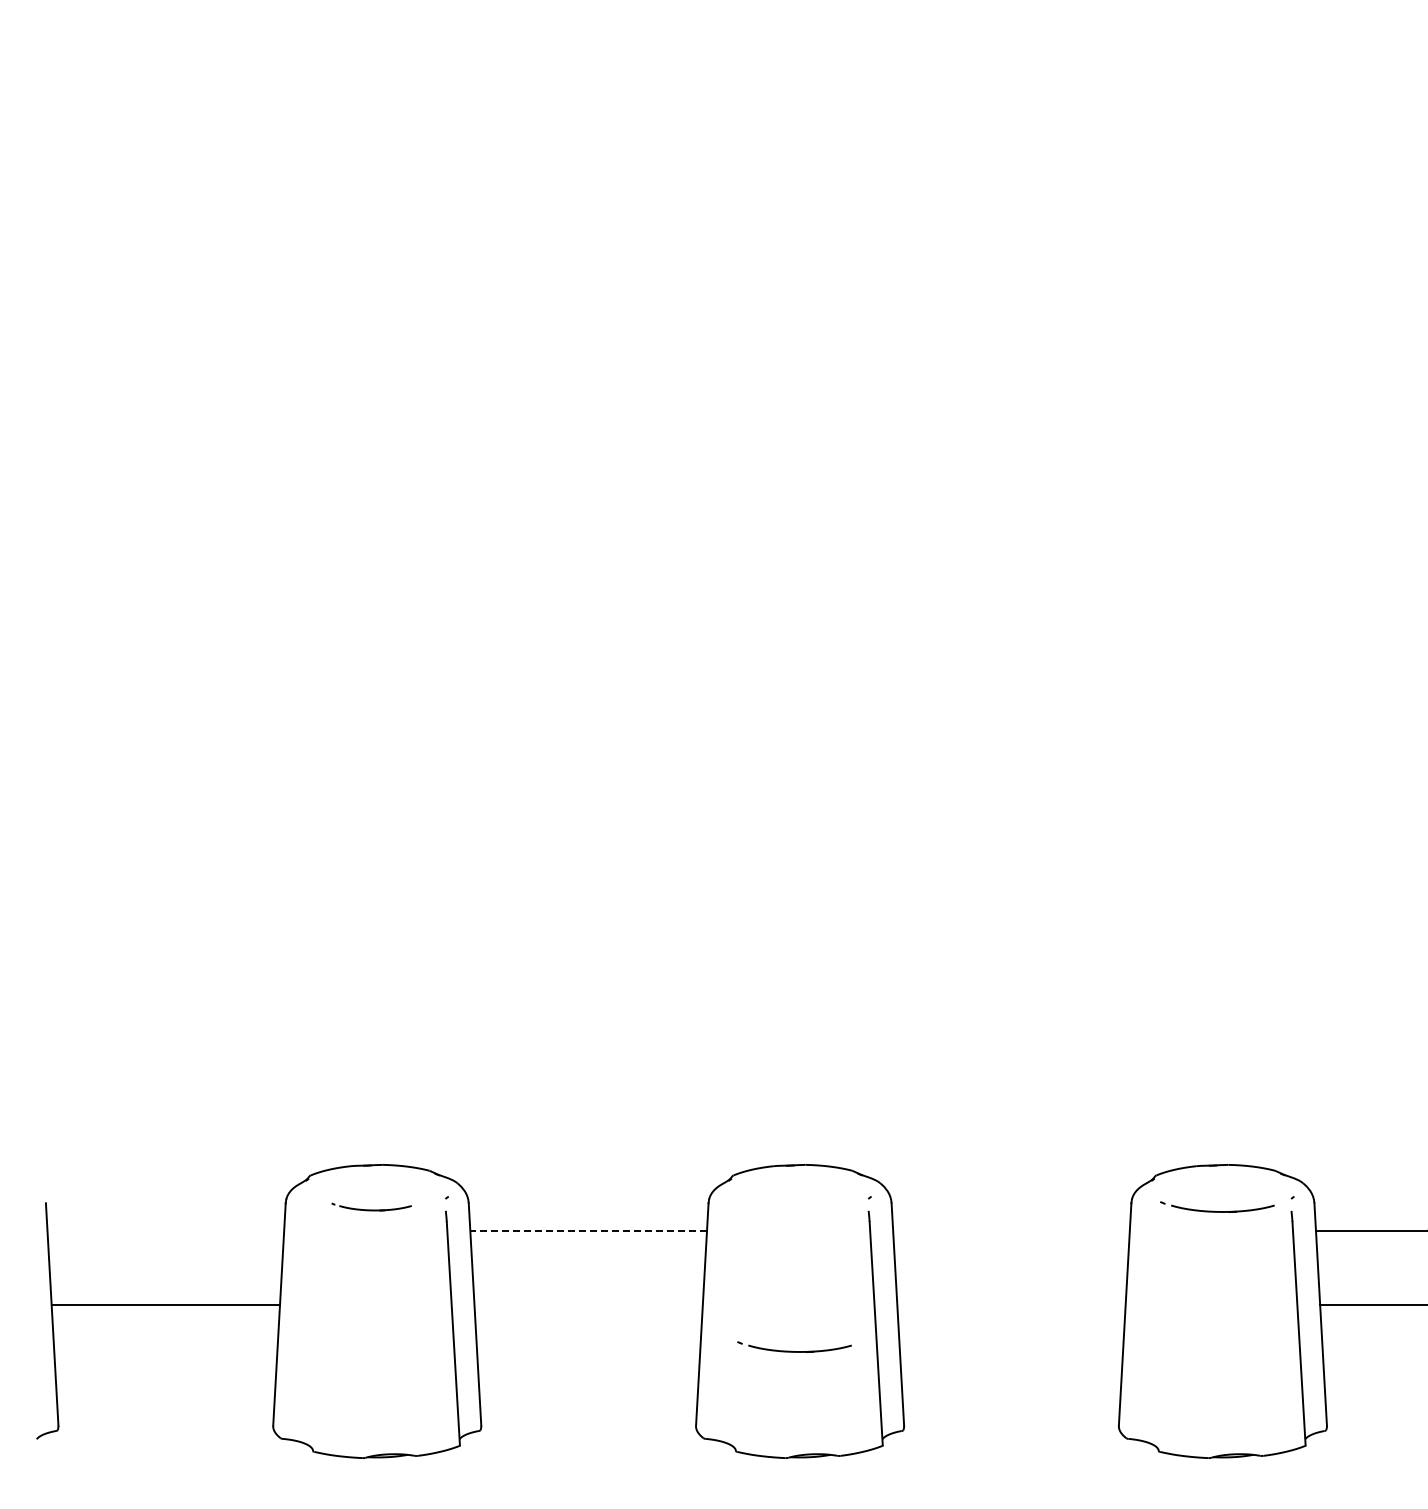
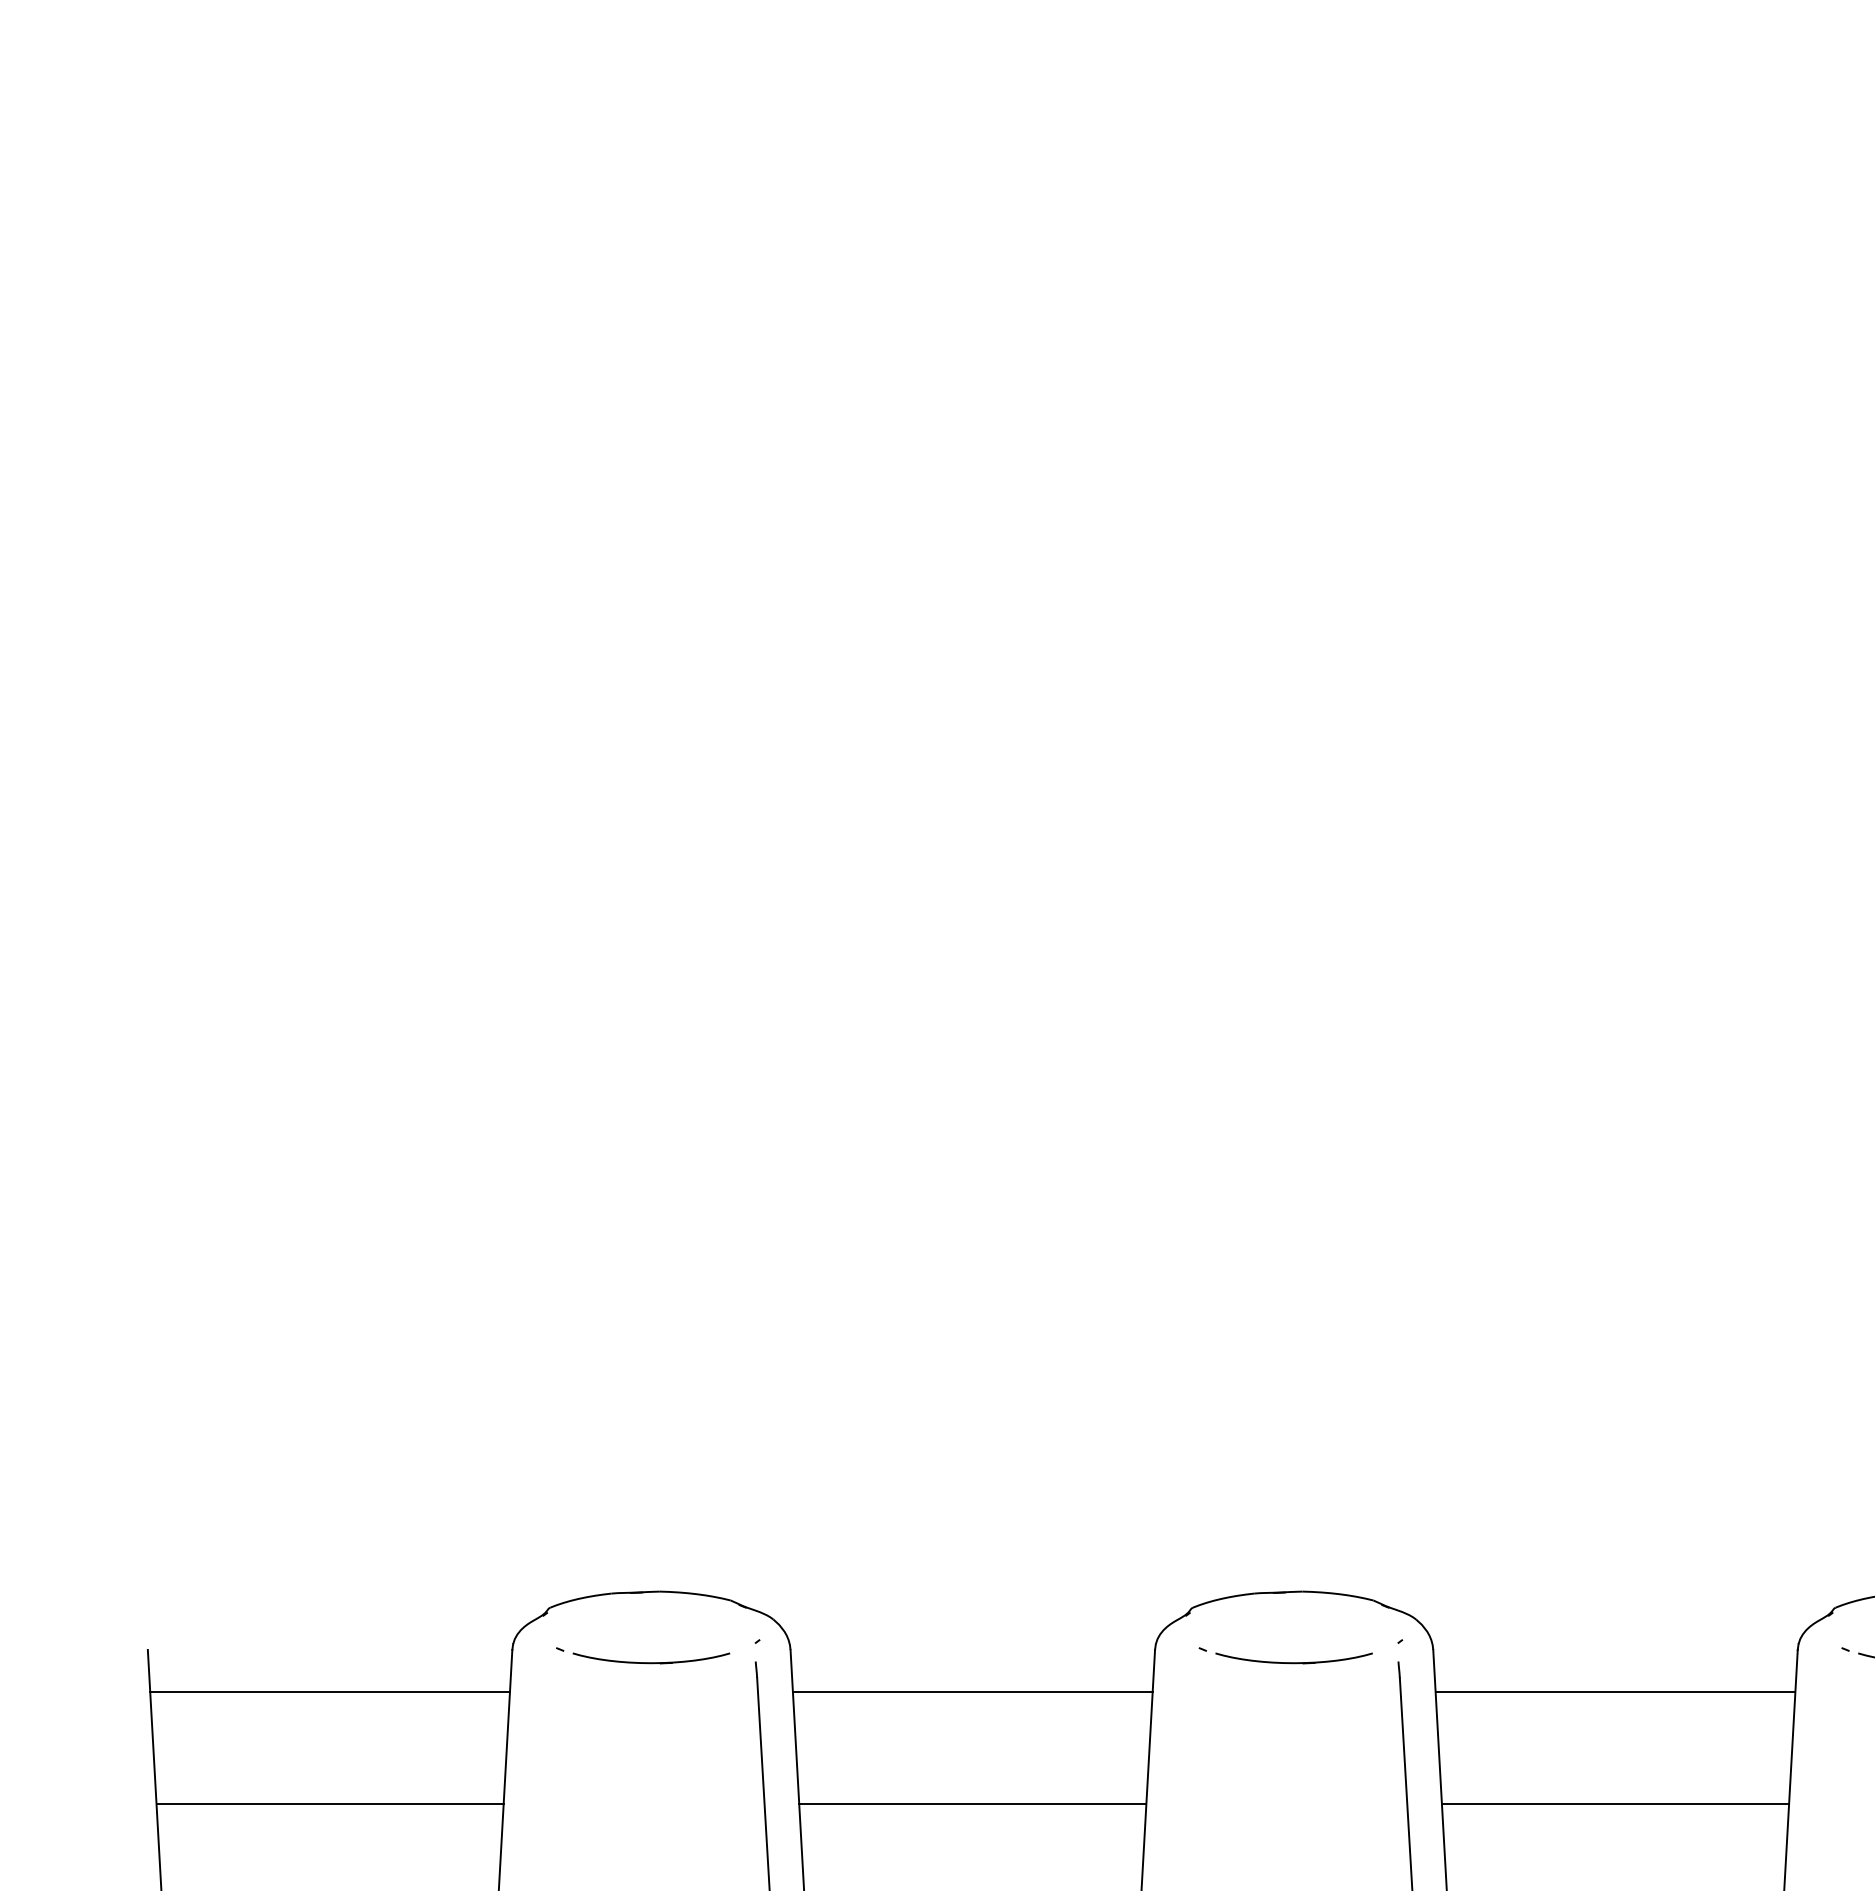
part: (371, 1206) -> (642, 1654), size x1.43
line: (165, 1231) -> (329, 1692), added
line: (588, 1231) -> (972, 1692), dashed -> solid
line: (1011, 1231) -> (1615, 1692), added
line: (588, 1304) -> (972, 1803), added
line: (1011, 1304) -> (1615, 1803), added
part: (794, 1346) -> (1285, 1654), moved

